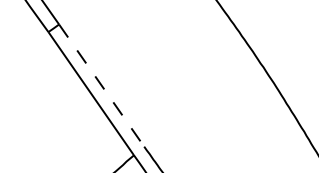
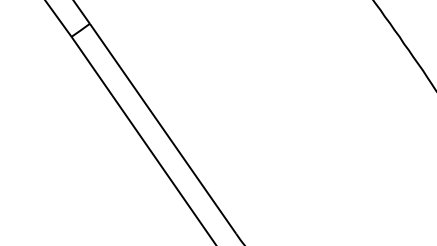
line: (101, 86) -> (162, 130), dashed -> solid

